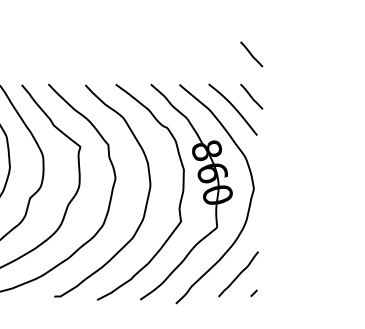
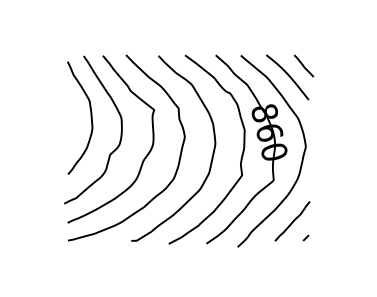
line: (251, 53) -> (303, 28), removed

